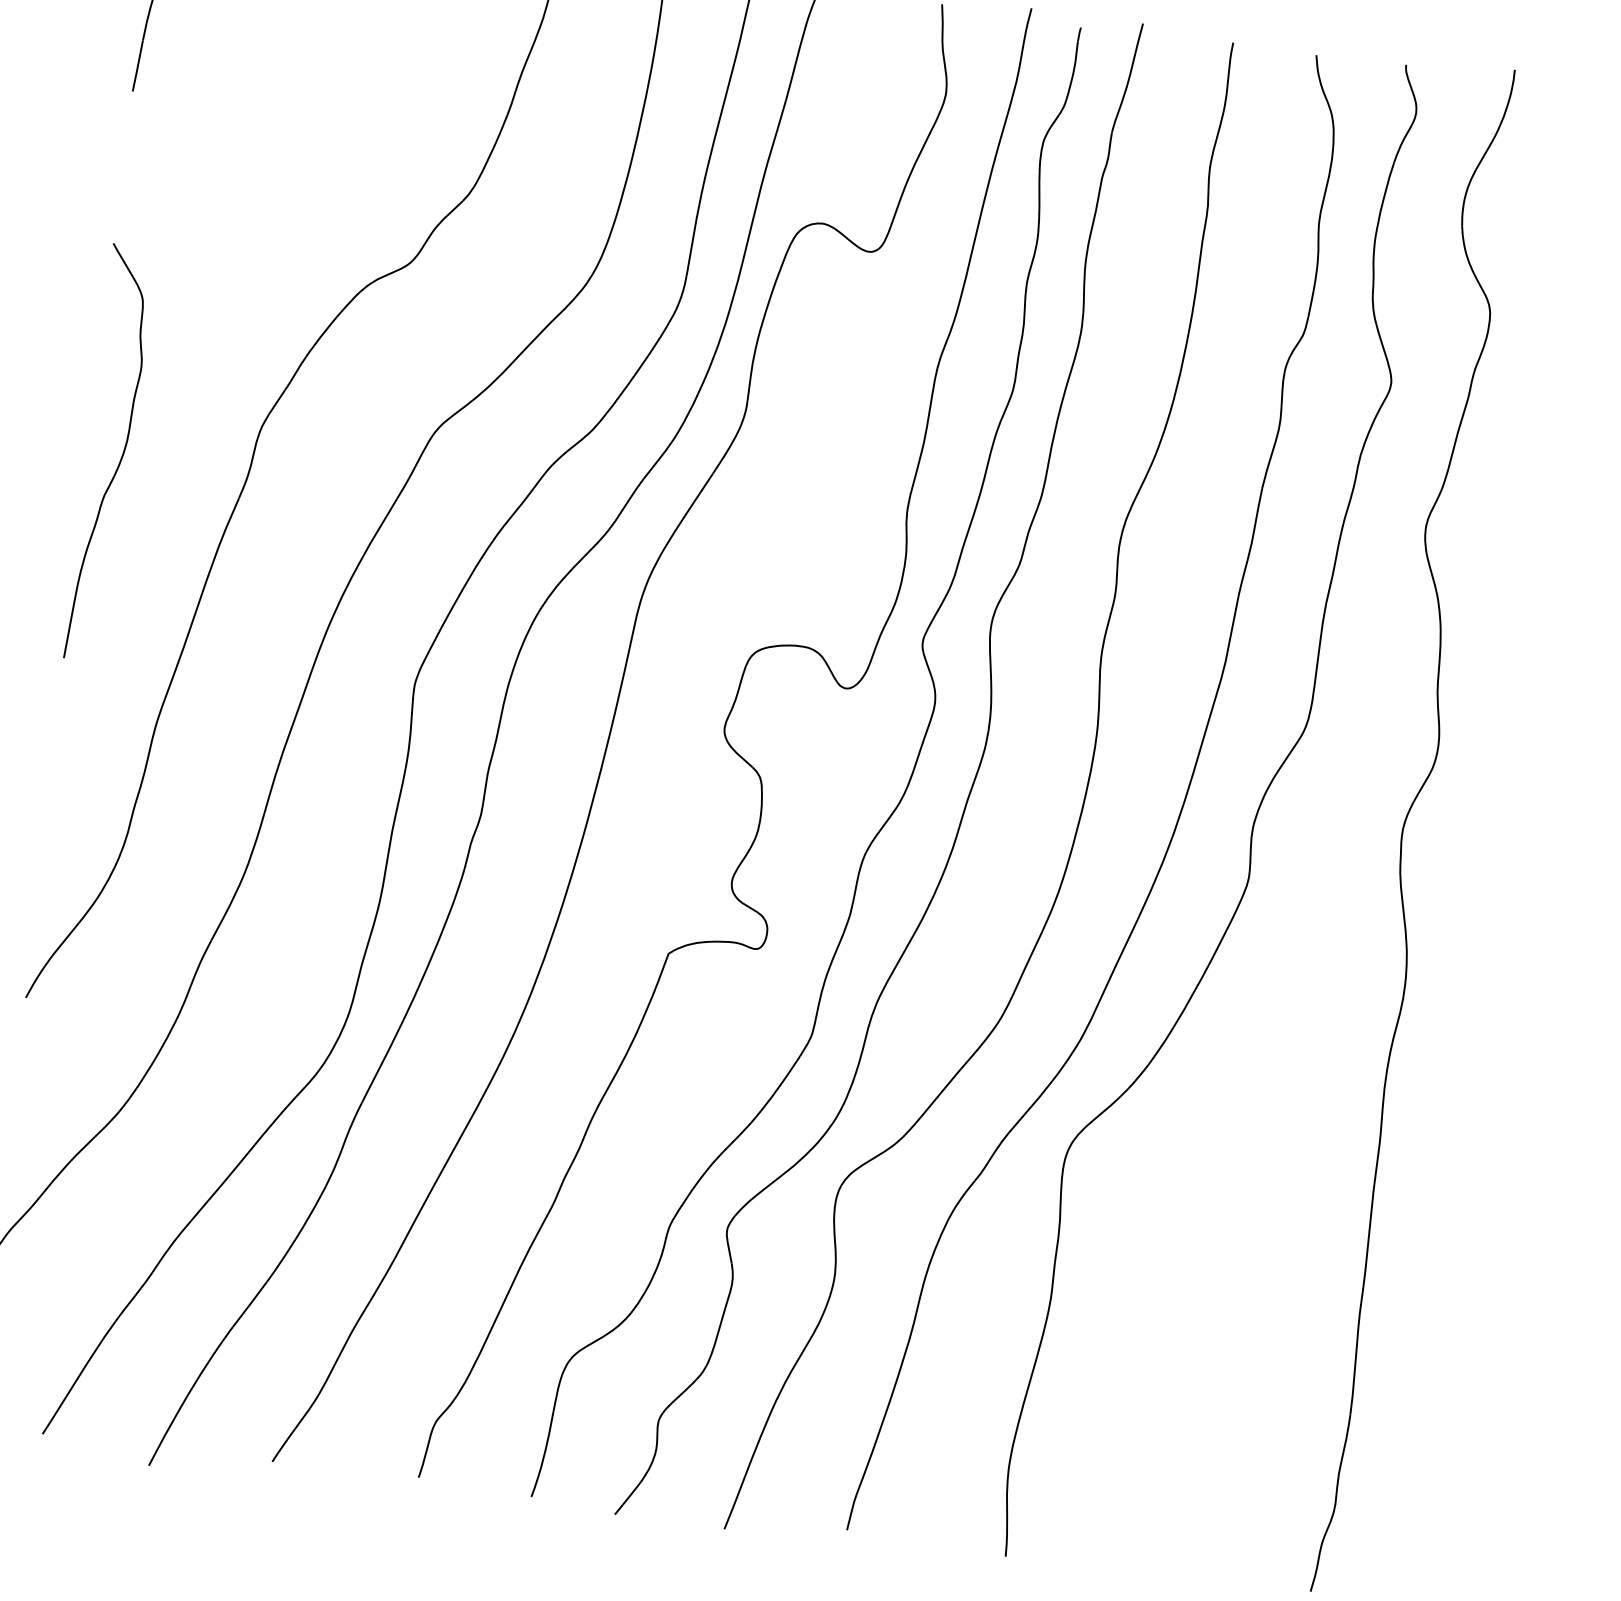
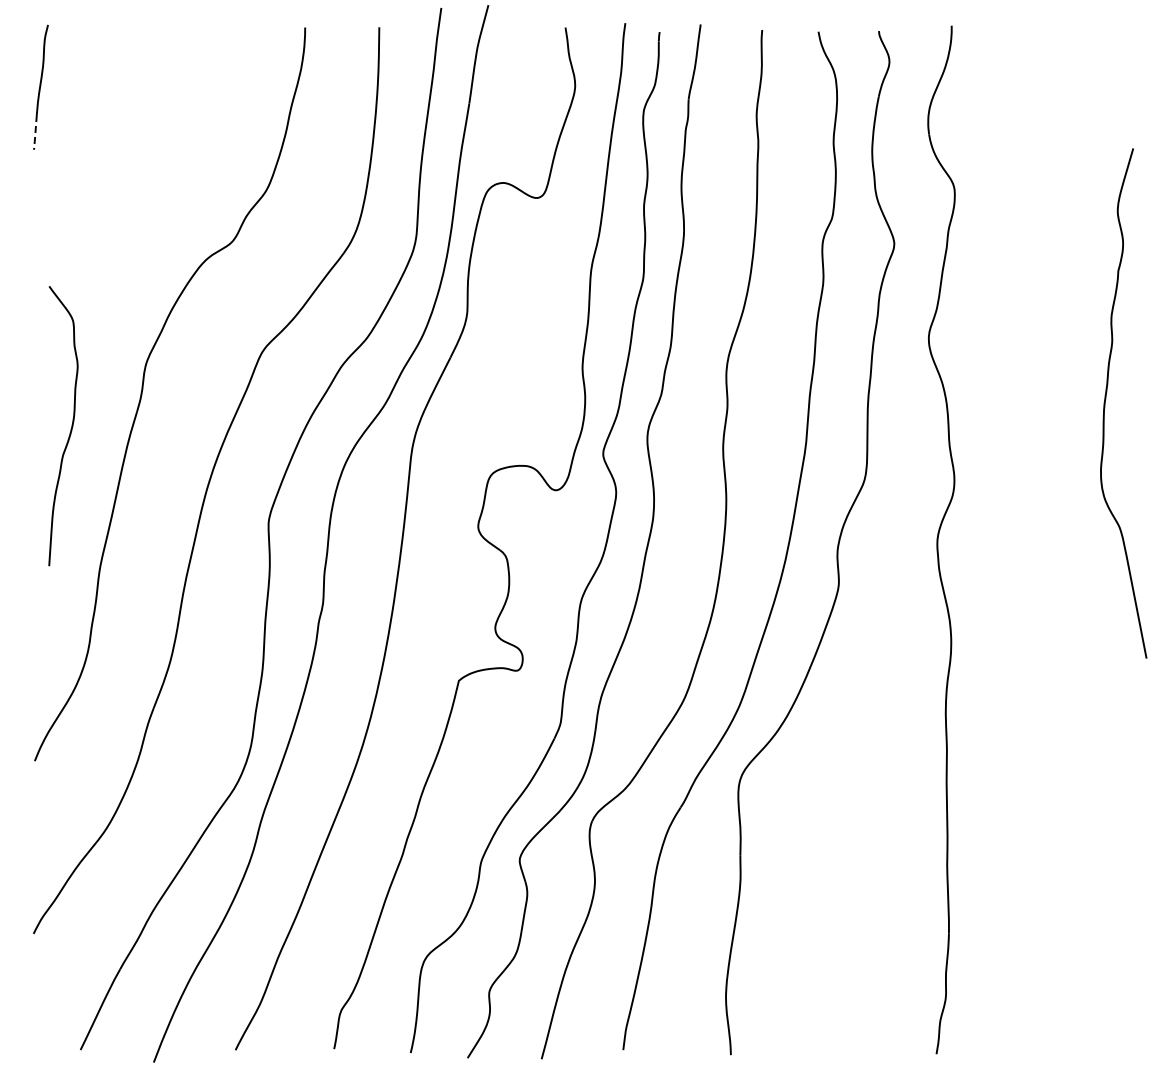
line: (137, 67) -> (35, 133), solid -> dashed
curve: (119, 459) -> (70, 429), moved

